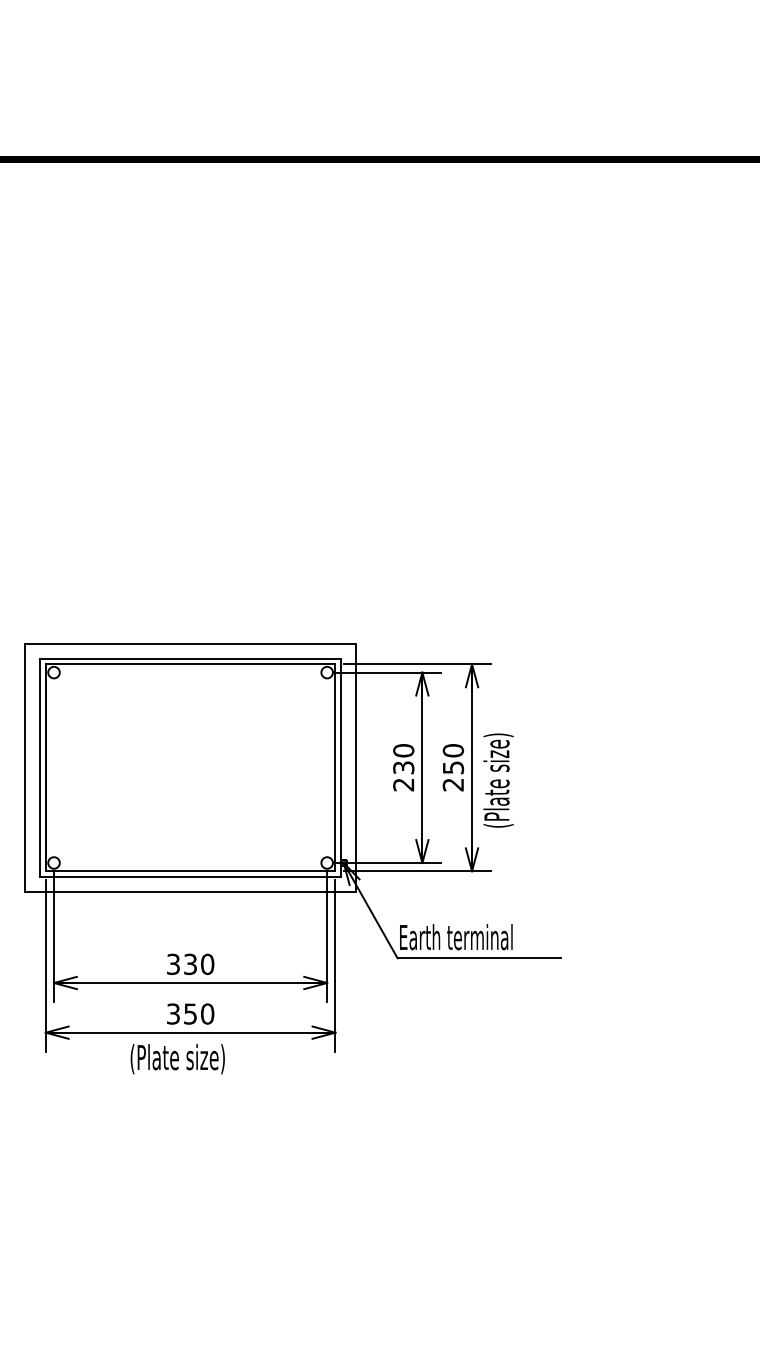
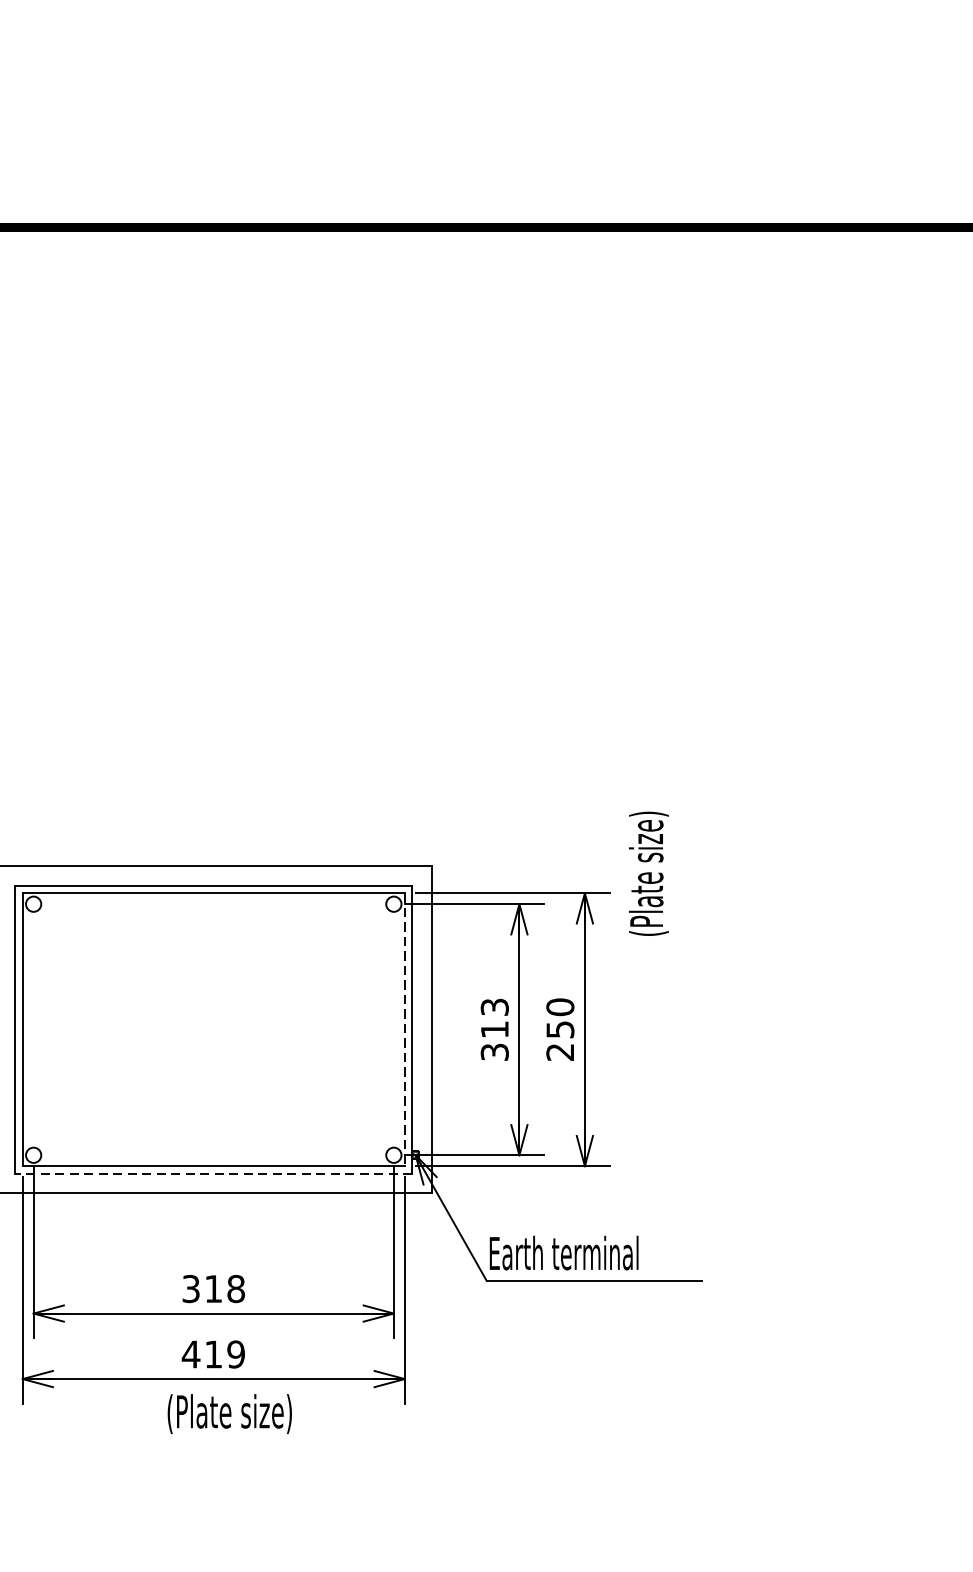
text: (403, 767) -> (494, 1029), 230 -> 313
line: (335, 768) -> (404, 1030), solid -> dashed
text: (498, 780) -> (648, 873), moved
line: (190, 877) -> (213, 1174), solid -> dashed
text: (199, 964) -> (225, 1289), 330 -> 318
text: (190, 1013) -> (213, 1353), 350 -> 419
text: (177, 1059) -> (229, 1414), moved

